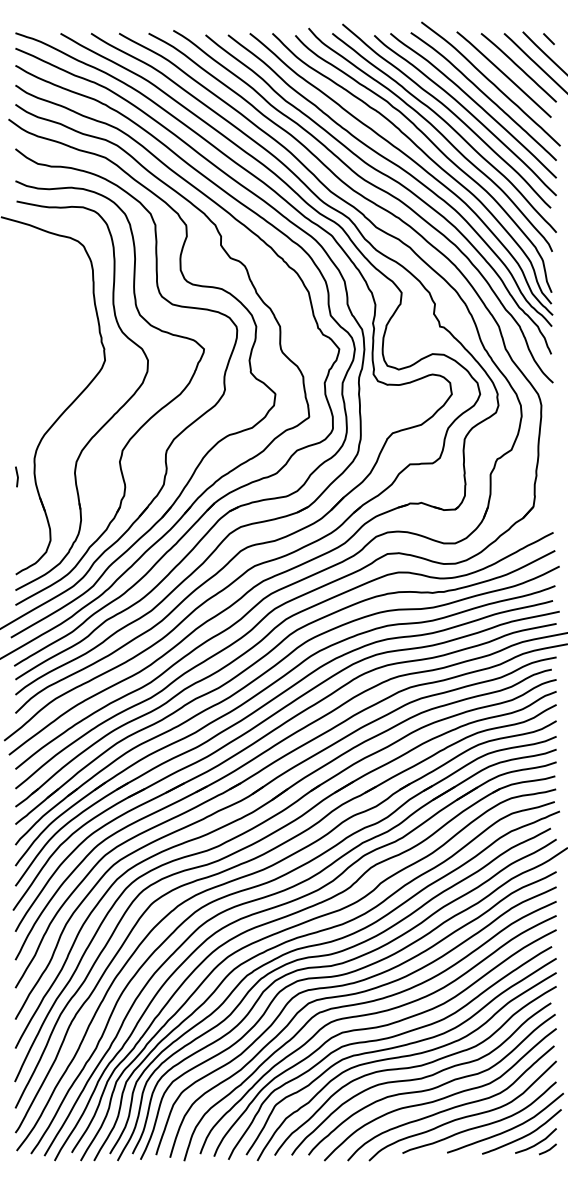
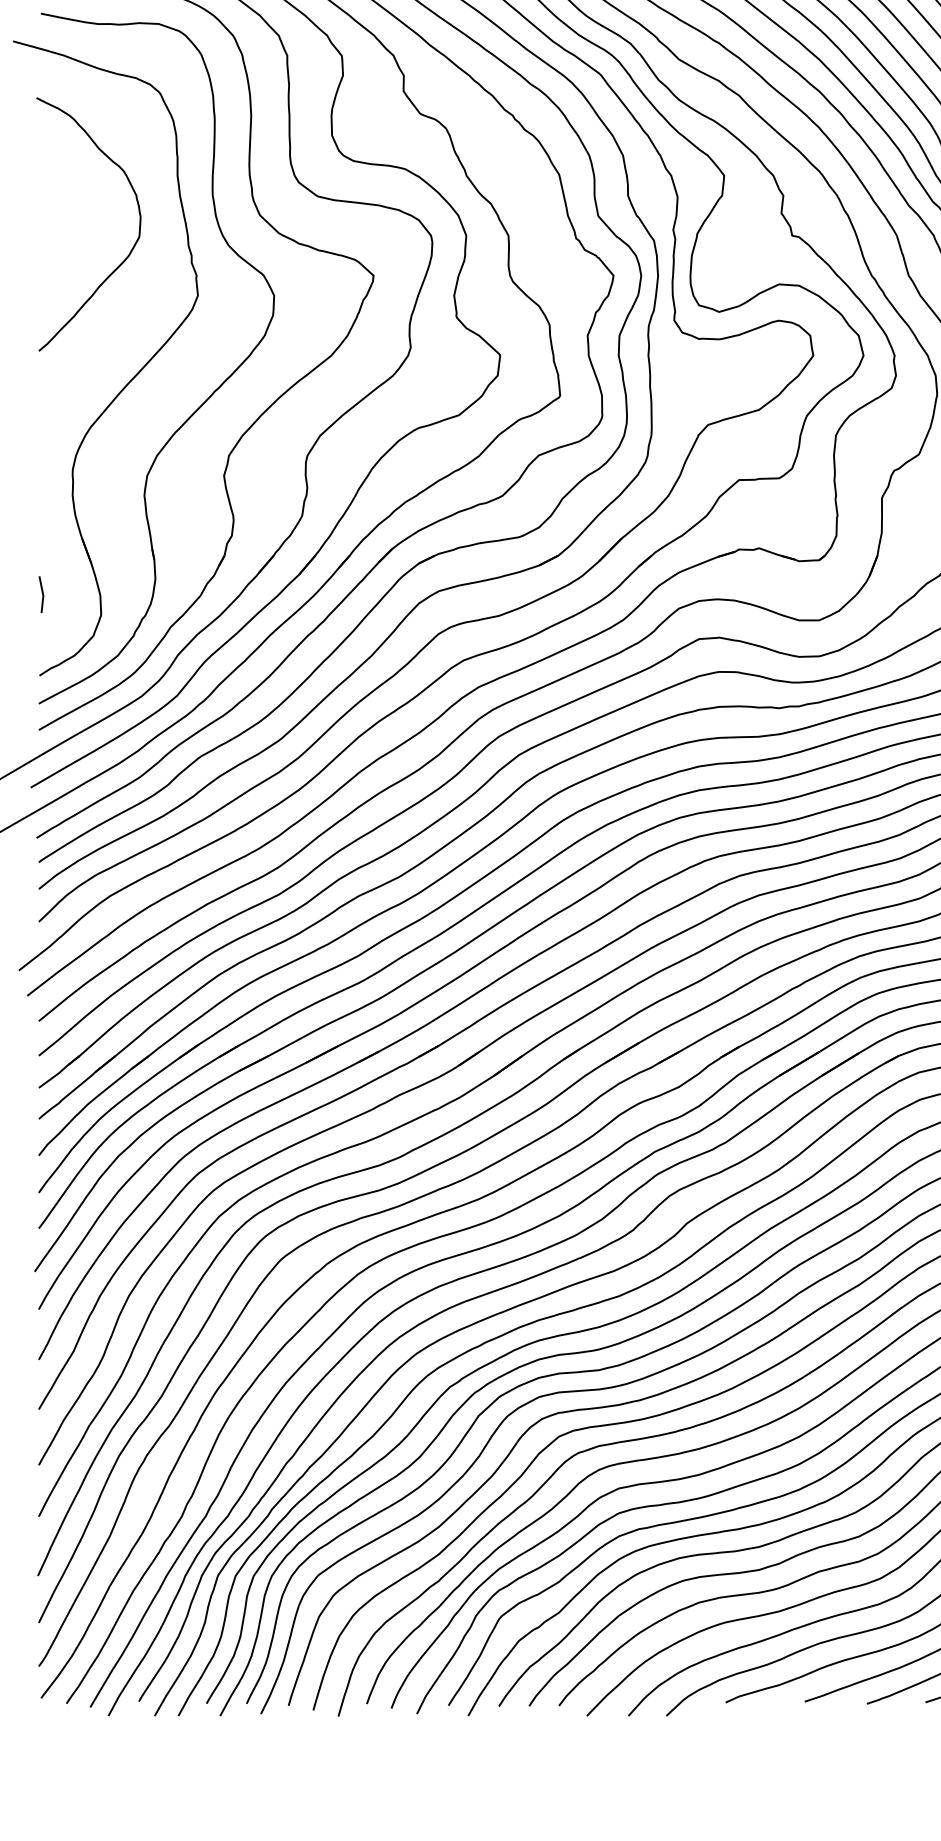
curve: (65, 336) -> (127, 253), added
line: (16, 476) -> (40, 593), moved

